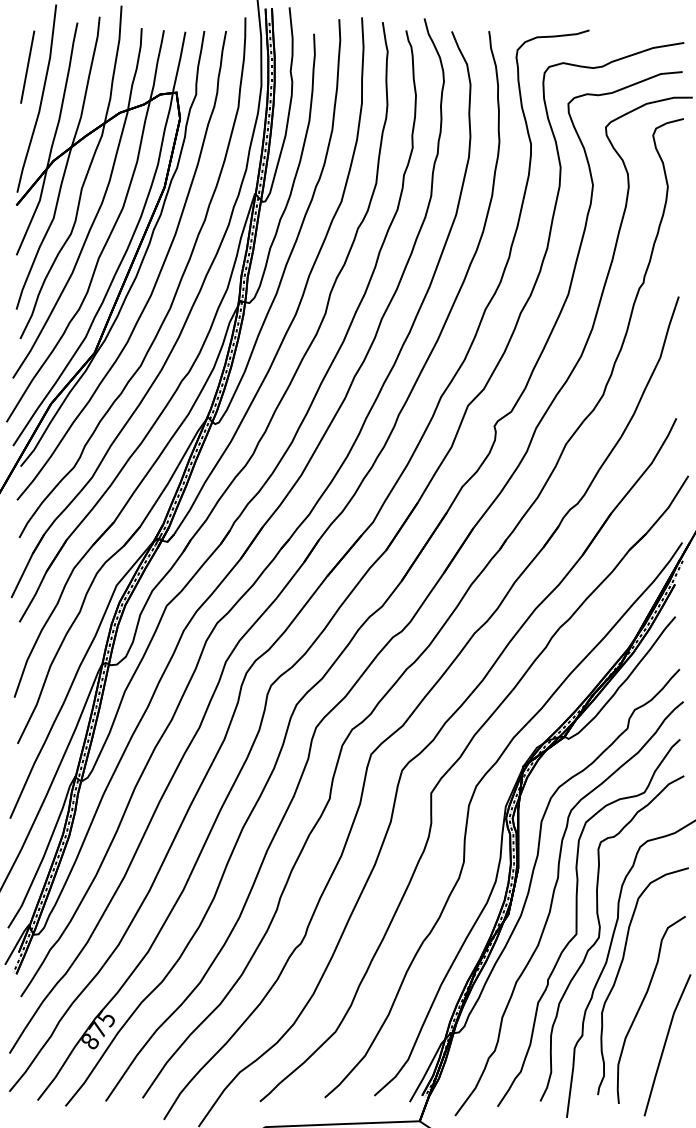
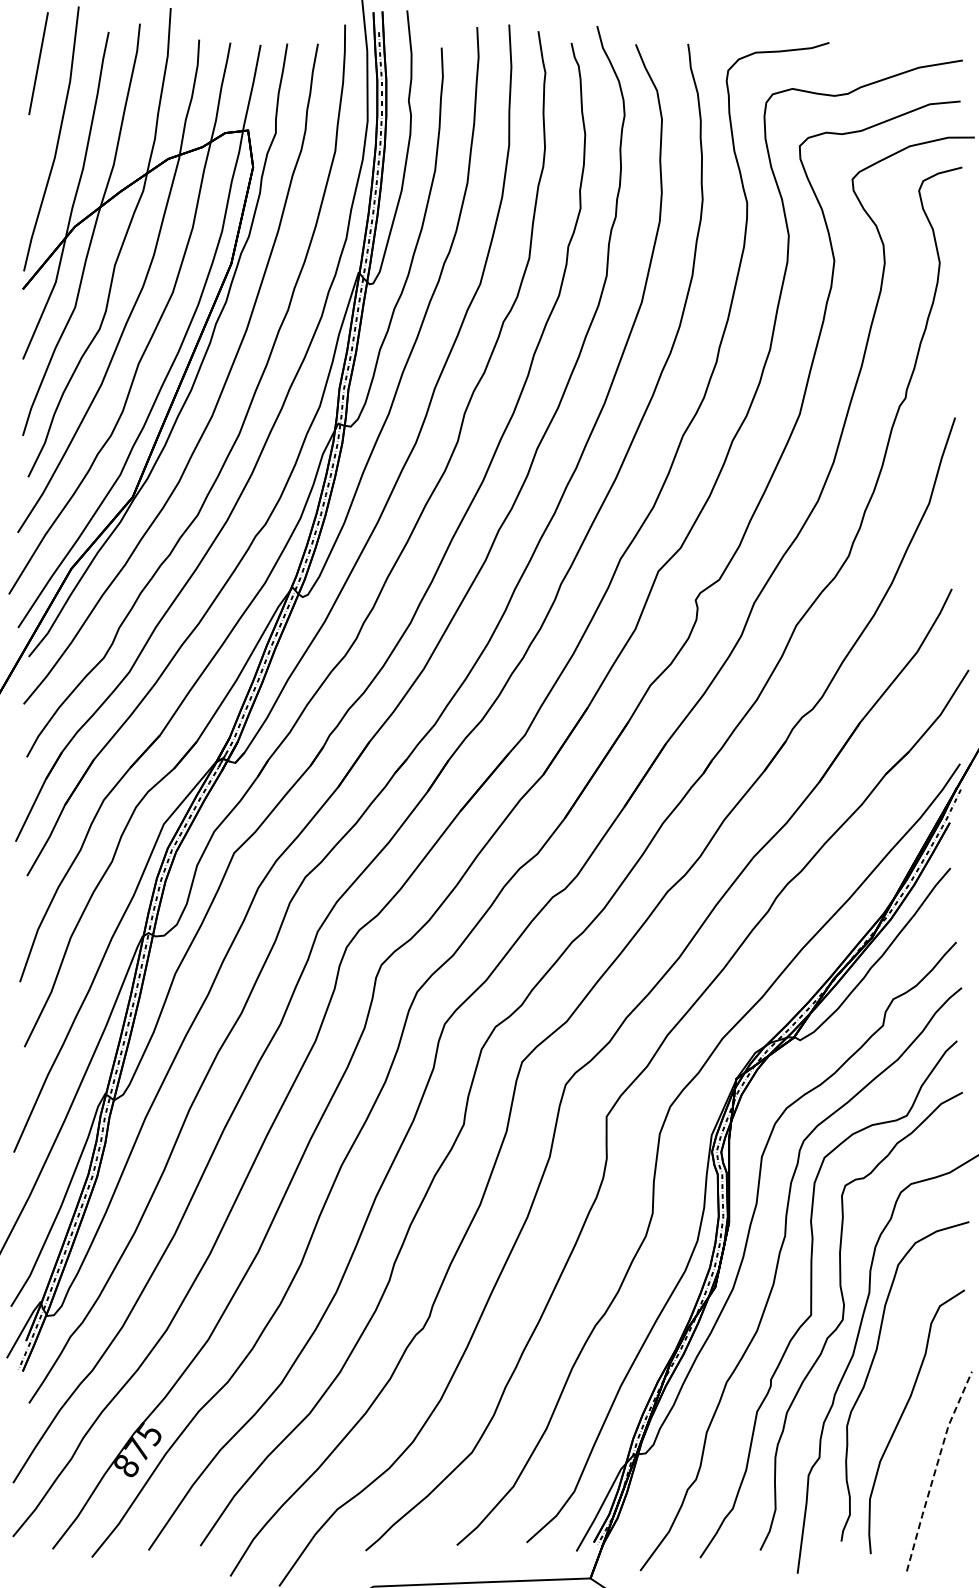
line: (27, 67) -> (38, 63), moved
line: (664, 1043) -> (935, 1469), solid -> dashed

